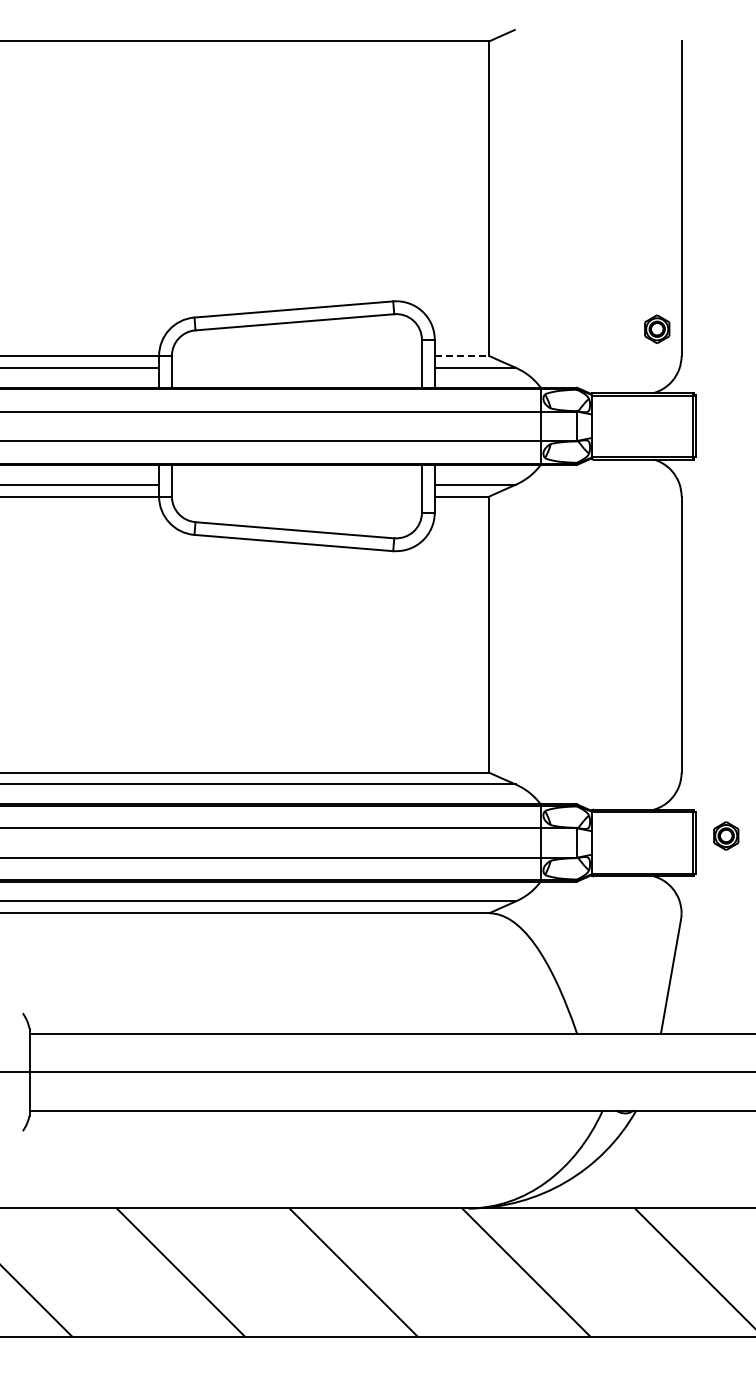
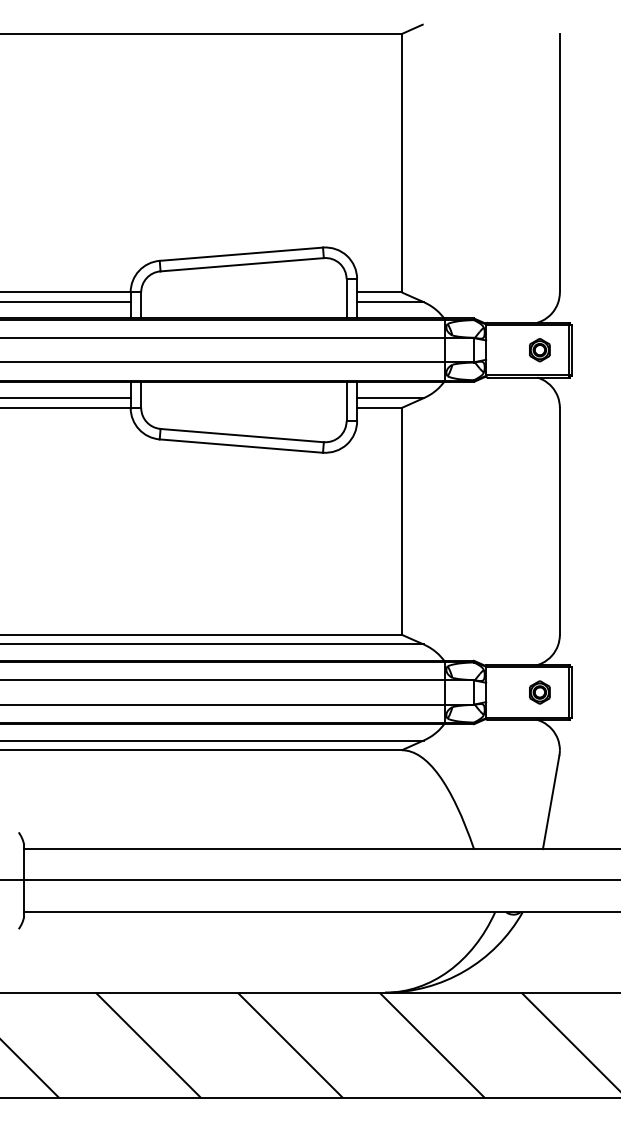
part: (657, 328) -> (540, 349), moved
line: (462, 356) -> (379, 292), dashed -> solid
part: (726, 835) -> (540, 692), moved

